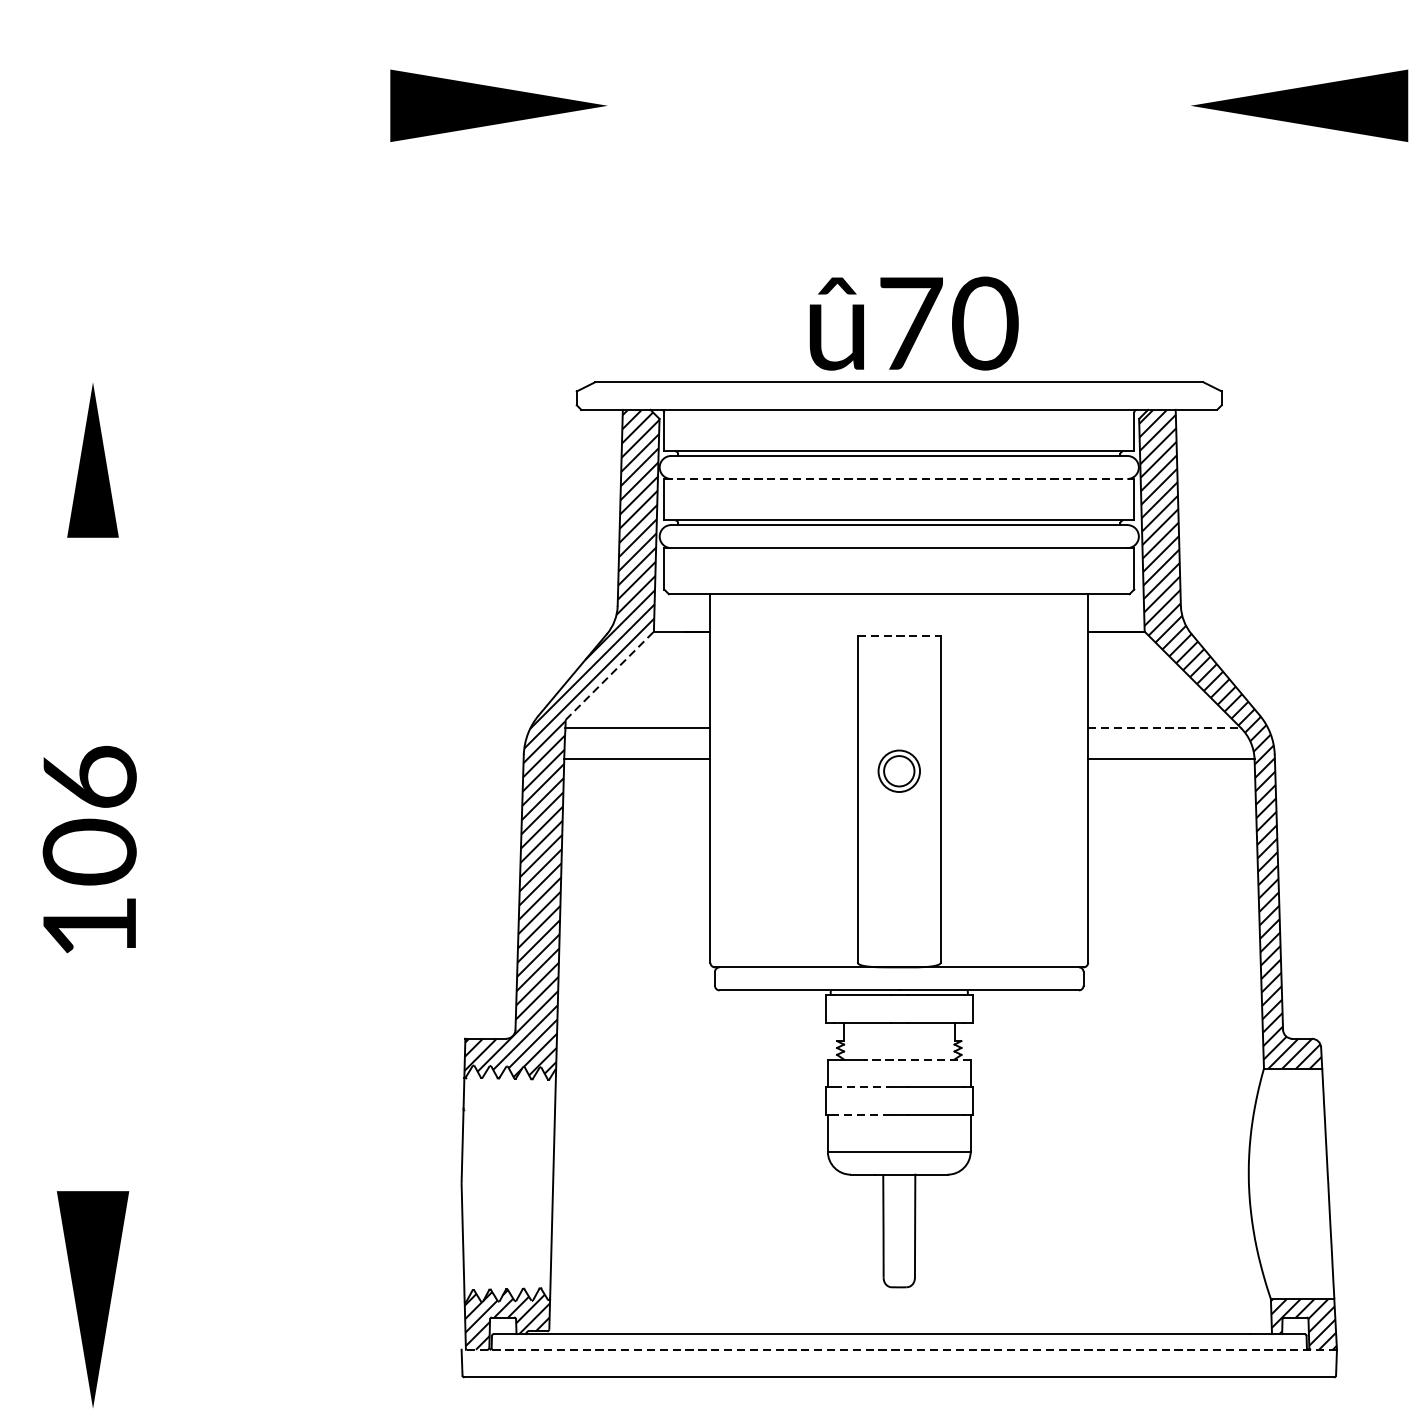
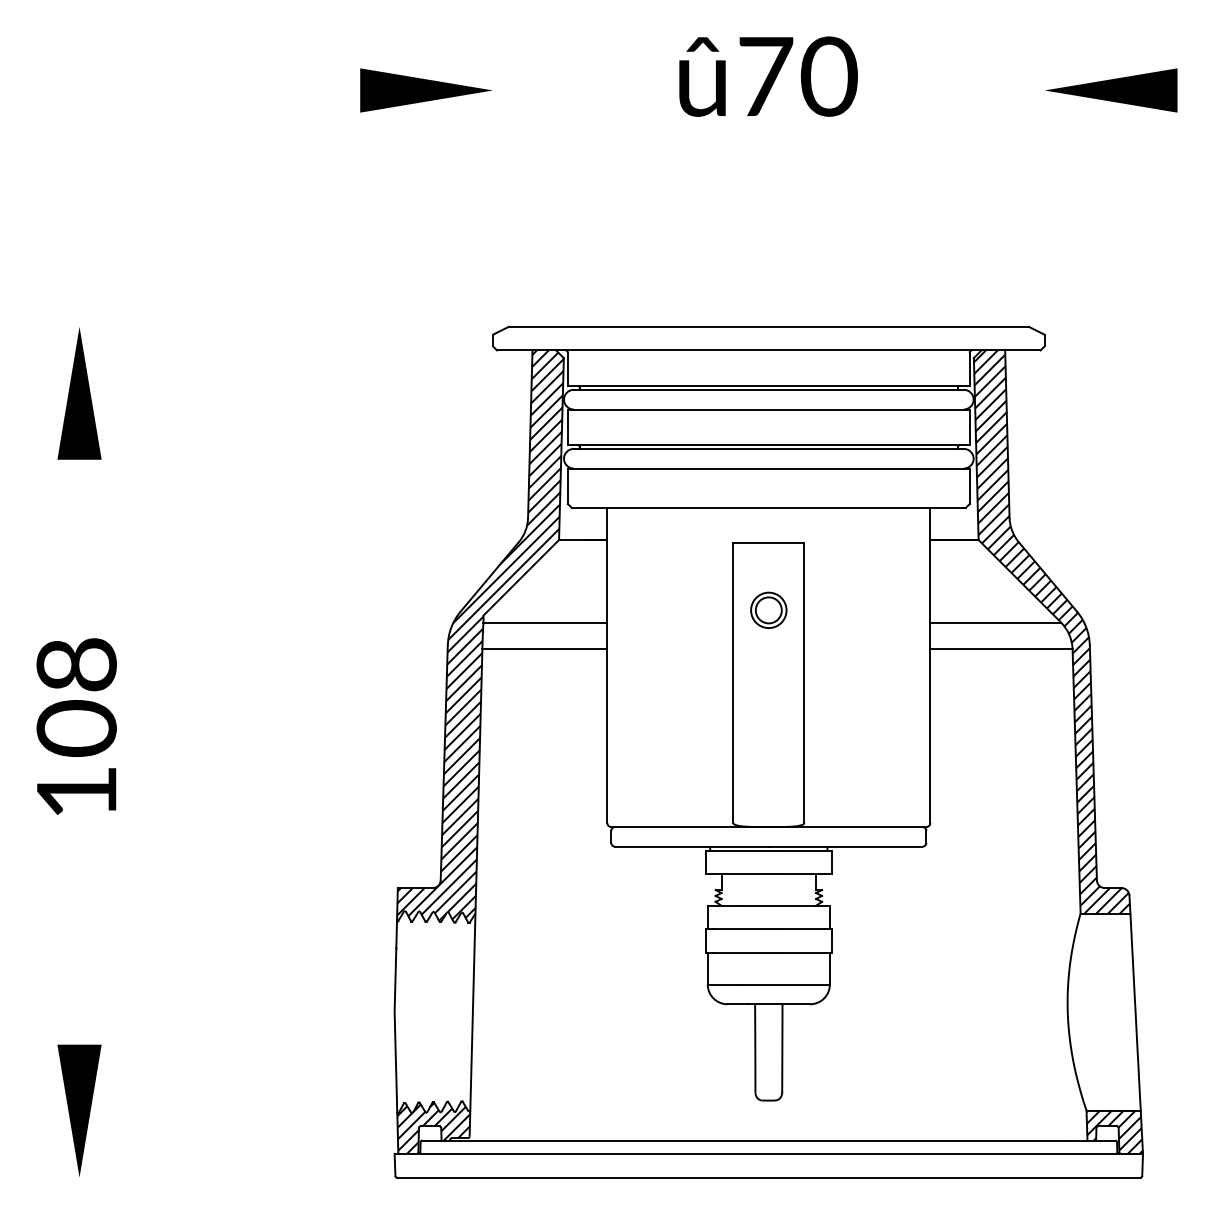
part: (498, 105) -> (426, 90), size x0.71
part: (1300, 105) -> (1111, 90), size x0.71
text: (914, 323) -> (768, 76), moved
line: (898, 478) -> (768, 409), dashed -> solid
line: (900, 635) -> (769, 543), dashed -> solid
line: (609, 675) -> (521, 577), dashed -> solid
line: (1165, 728) -> (996, 622), dashed -> solid
part: (898, 770) -> (768, 609), moved
text: (89, 777) -> (76, 664), 106 -> 108
line: (917, 1059) -> (784, 905), dashed -> solid
line: (862, 1087) -> (737, 929), dashed -> solid
line: (861, 1115) -> (736, 953), dashed -> solid
part: (92, 1298) -> (79, 1110), size x0.71
line: (898, 1349) -> (768, 1153), dashed -> solid

